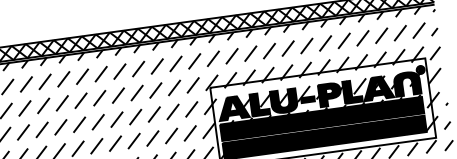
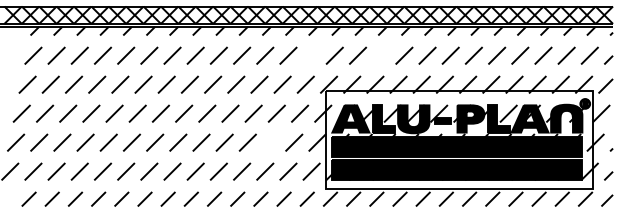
line: (251, 53) -> (381, 55), removed
line: (194, 61) -> (311, 55), removed
line: (171, 135) -> (271, 142), removed

